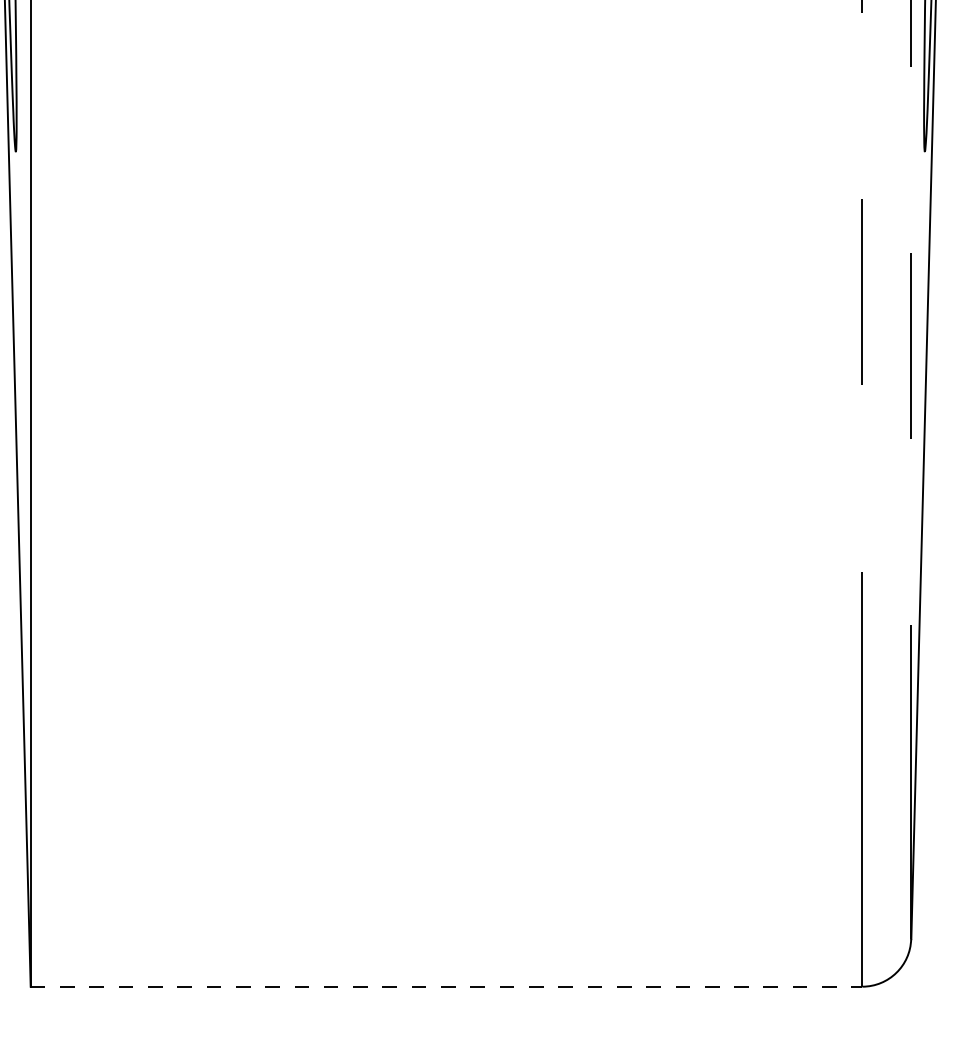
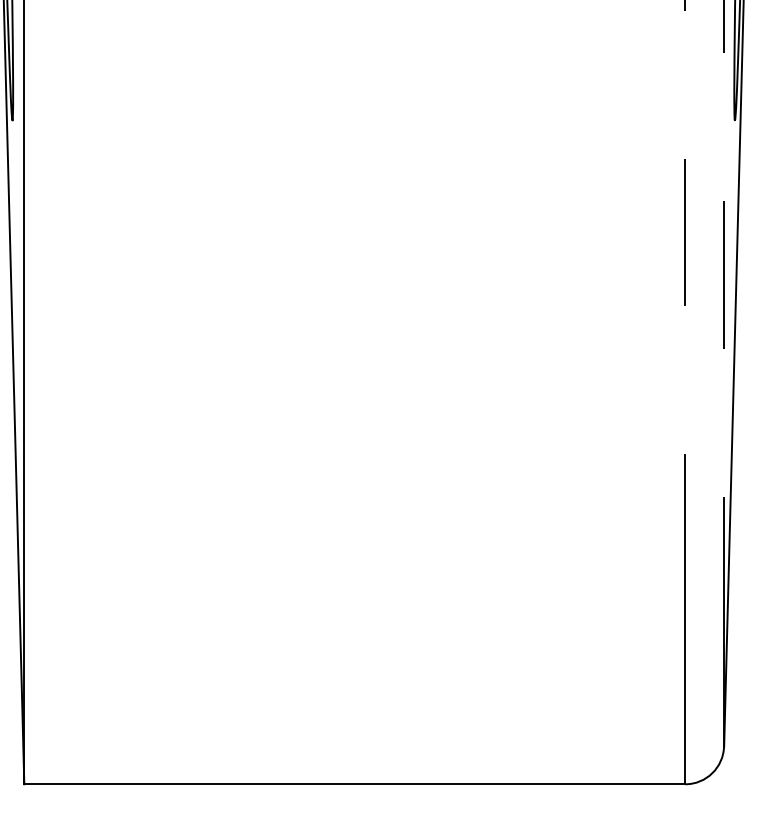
line: (447, 986) -> (355, 784), dashed -> solid

